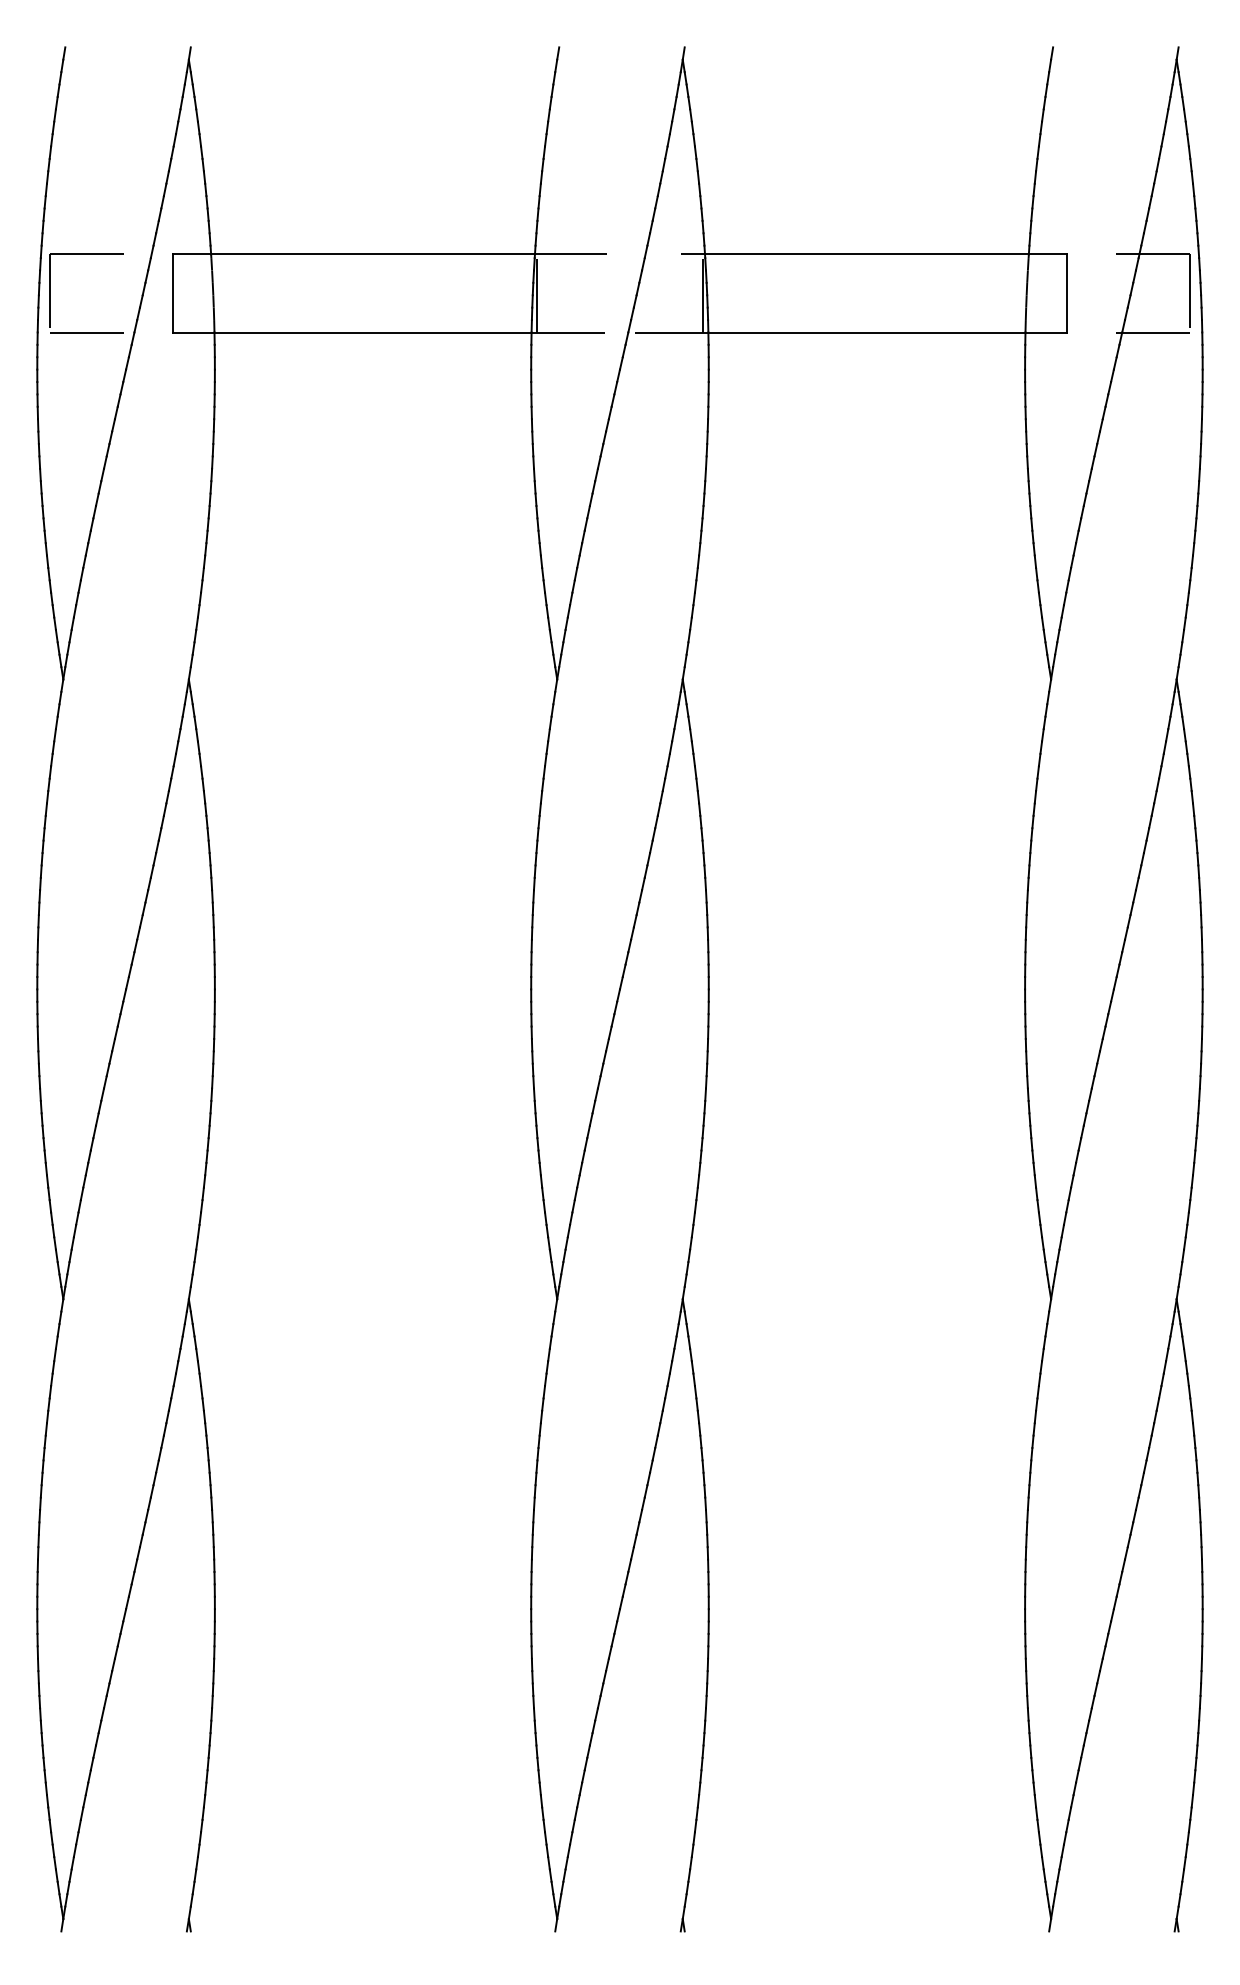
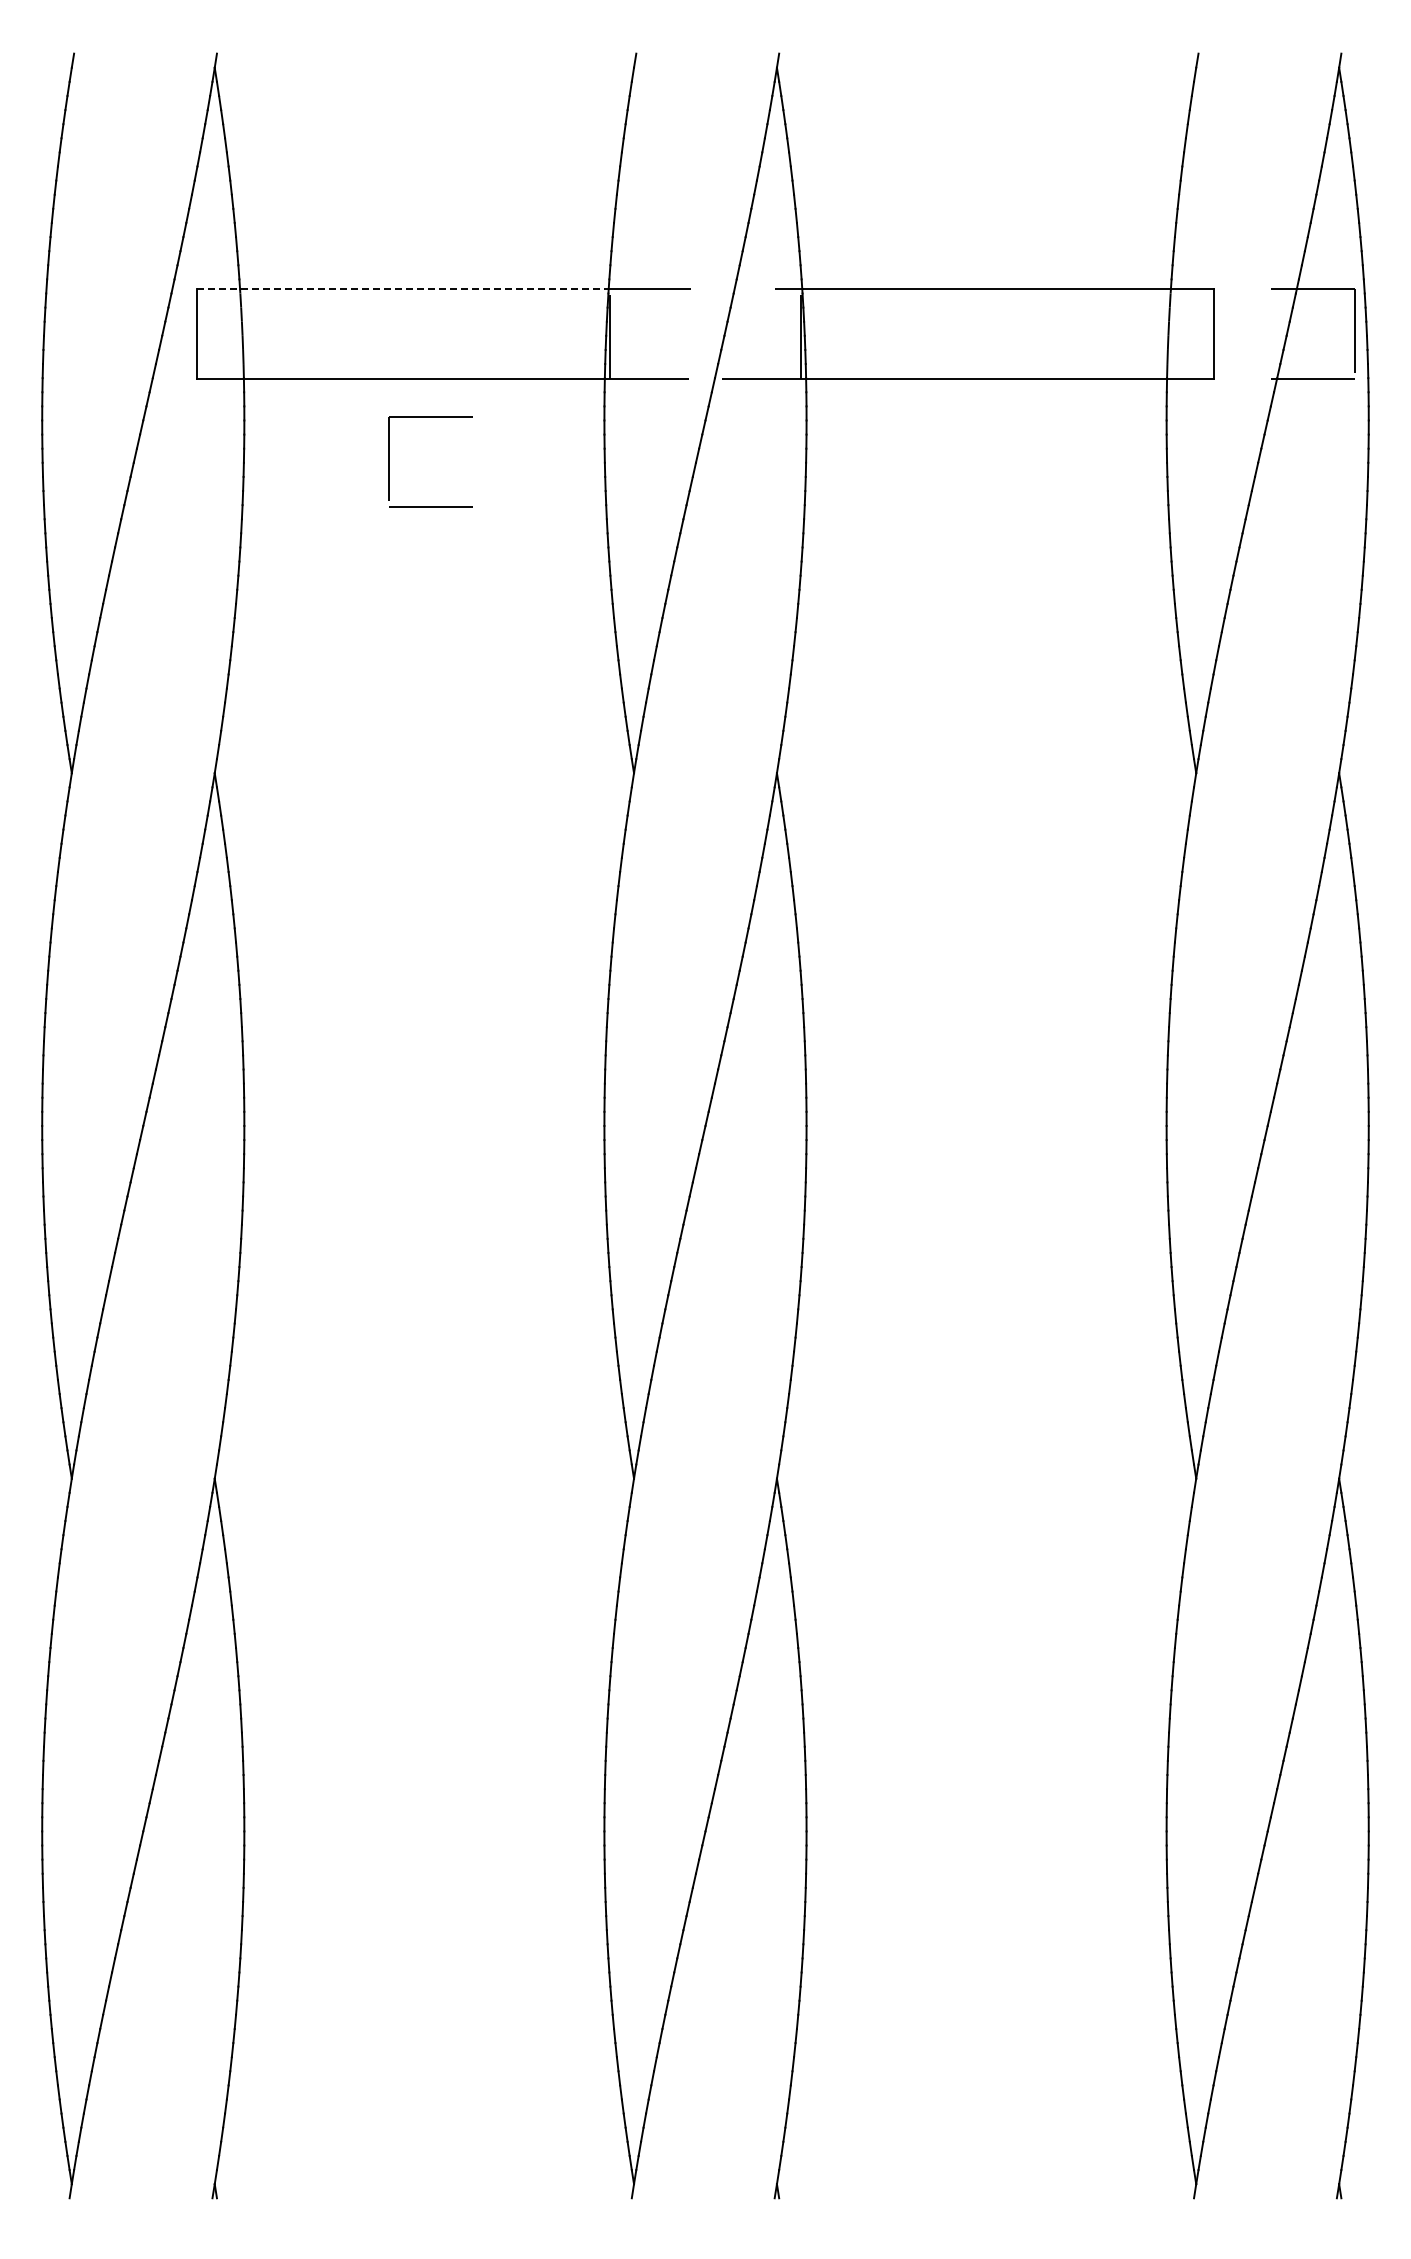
line: (353, 254) -> (402, 289), solid -> dashed
part: (49, 293) -> (389, 461), moved

